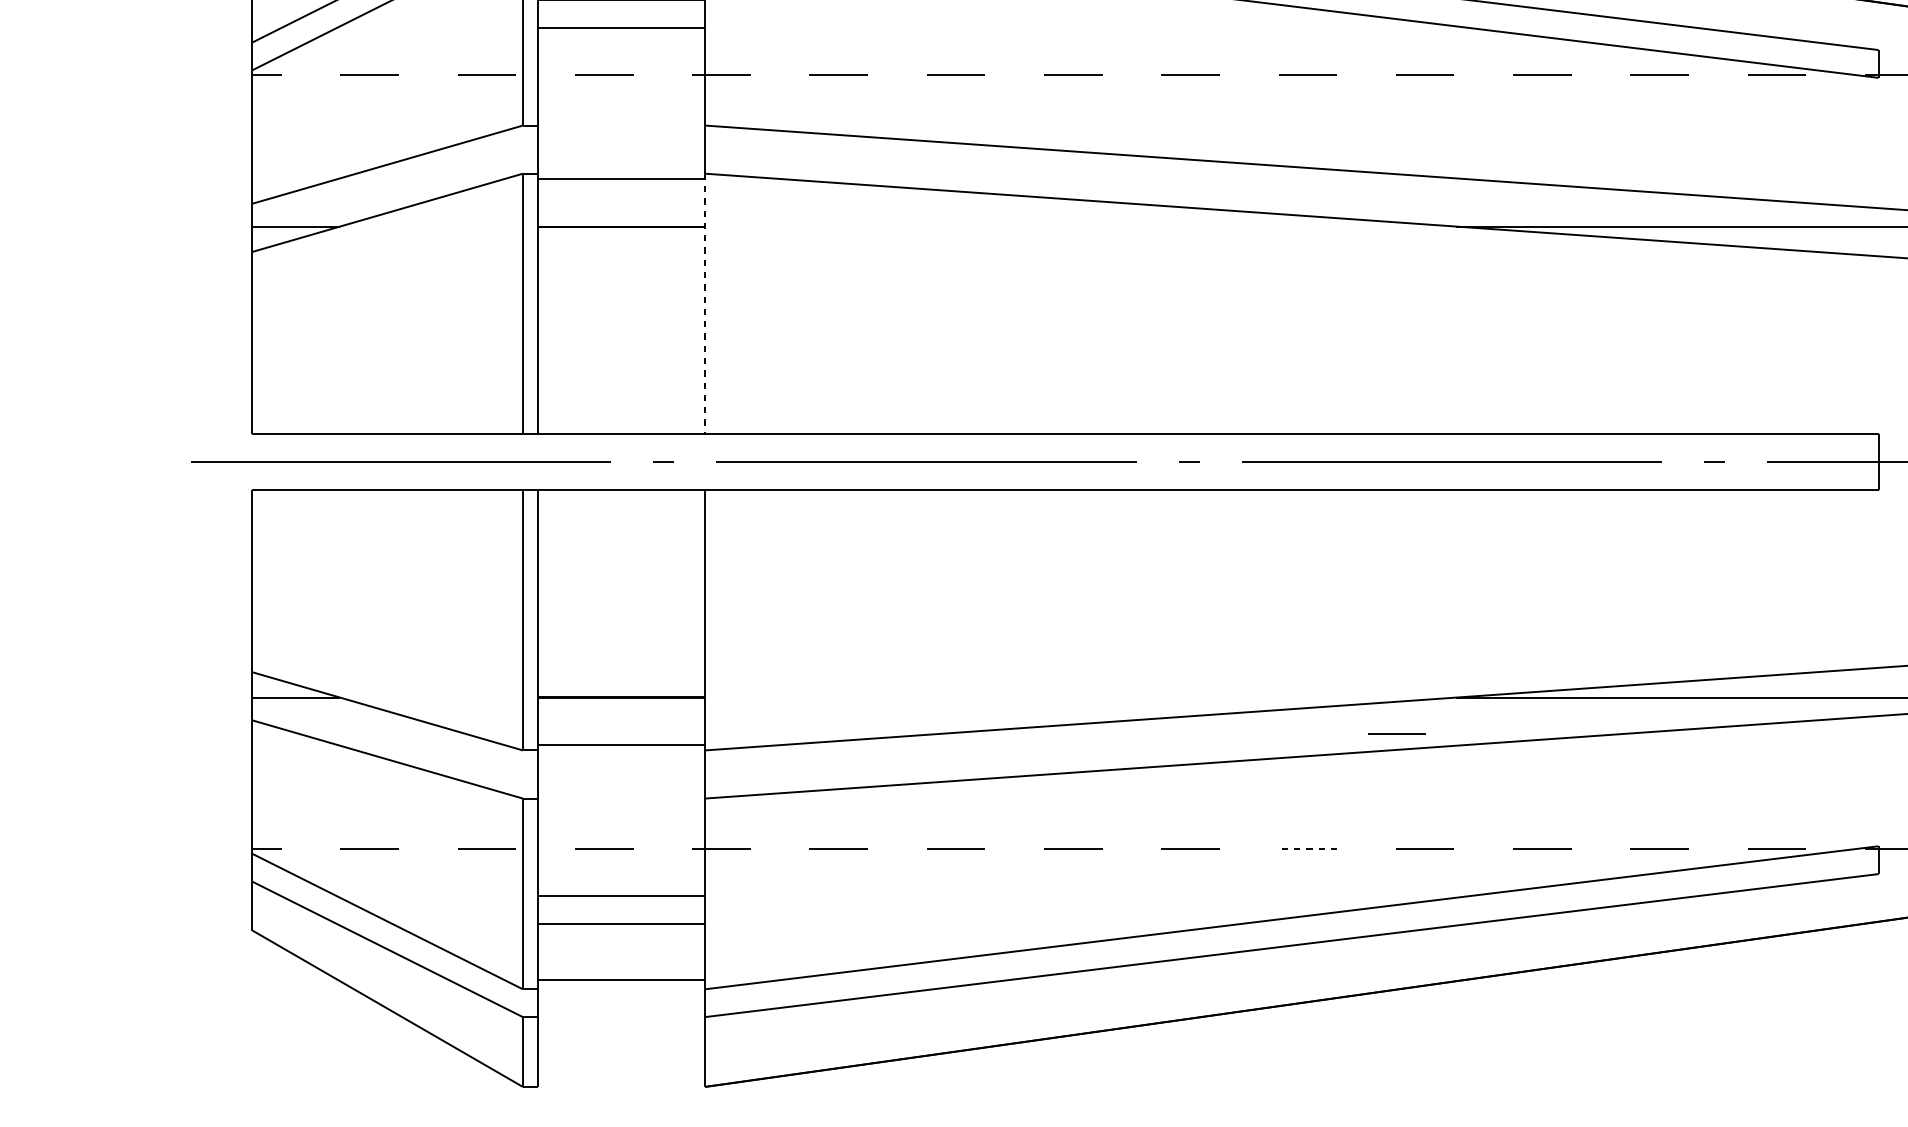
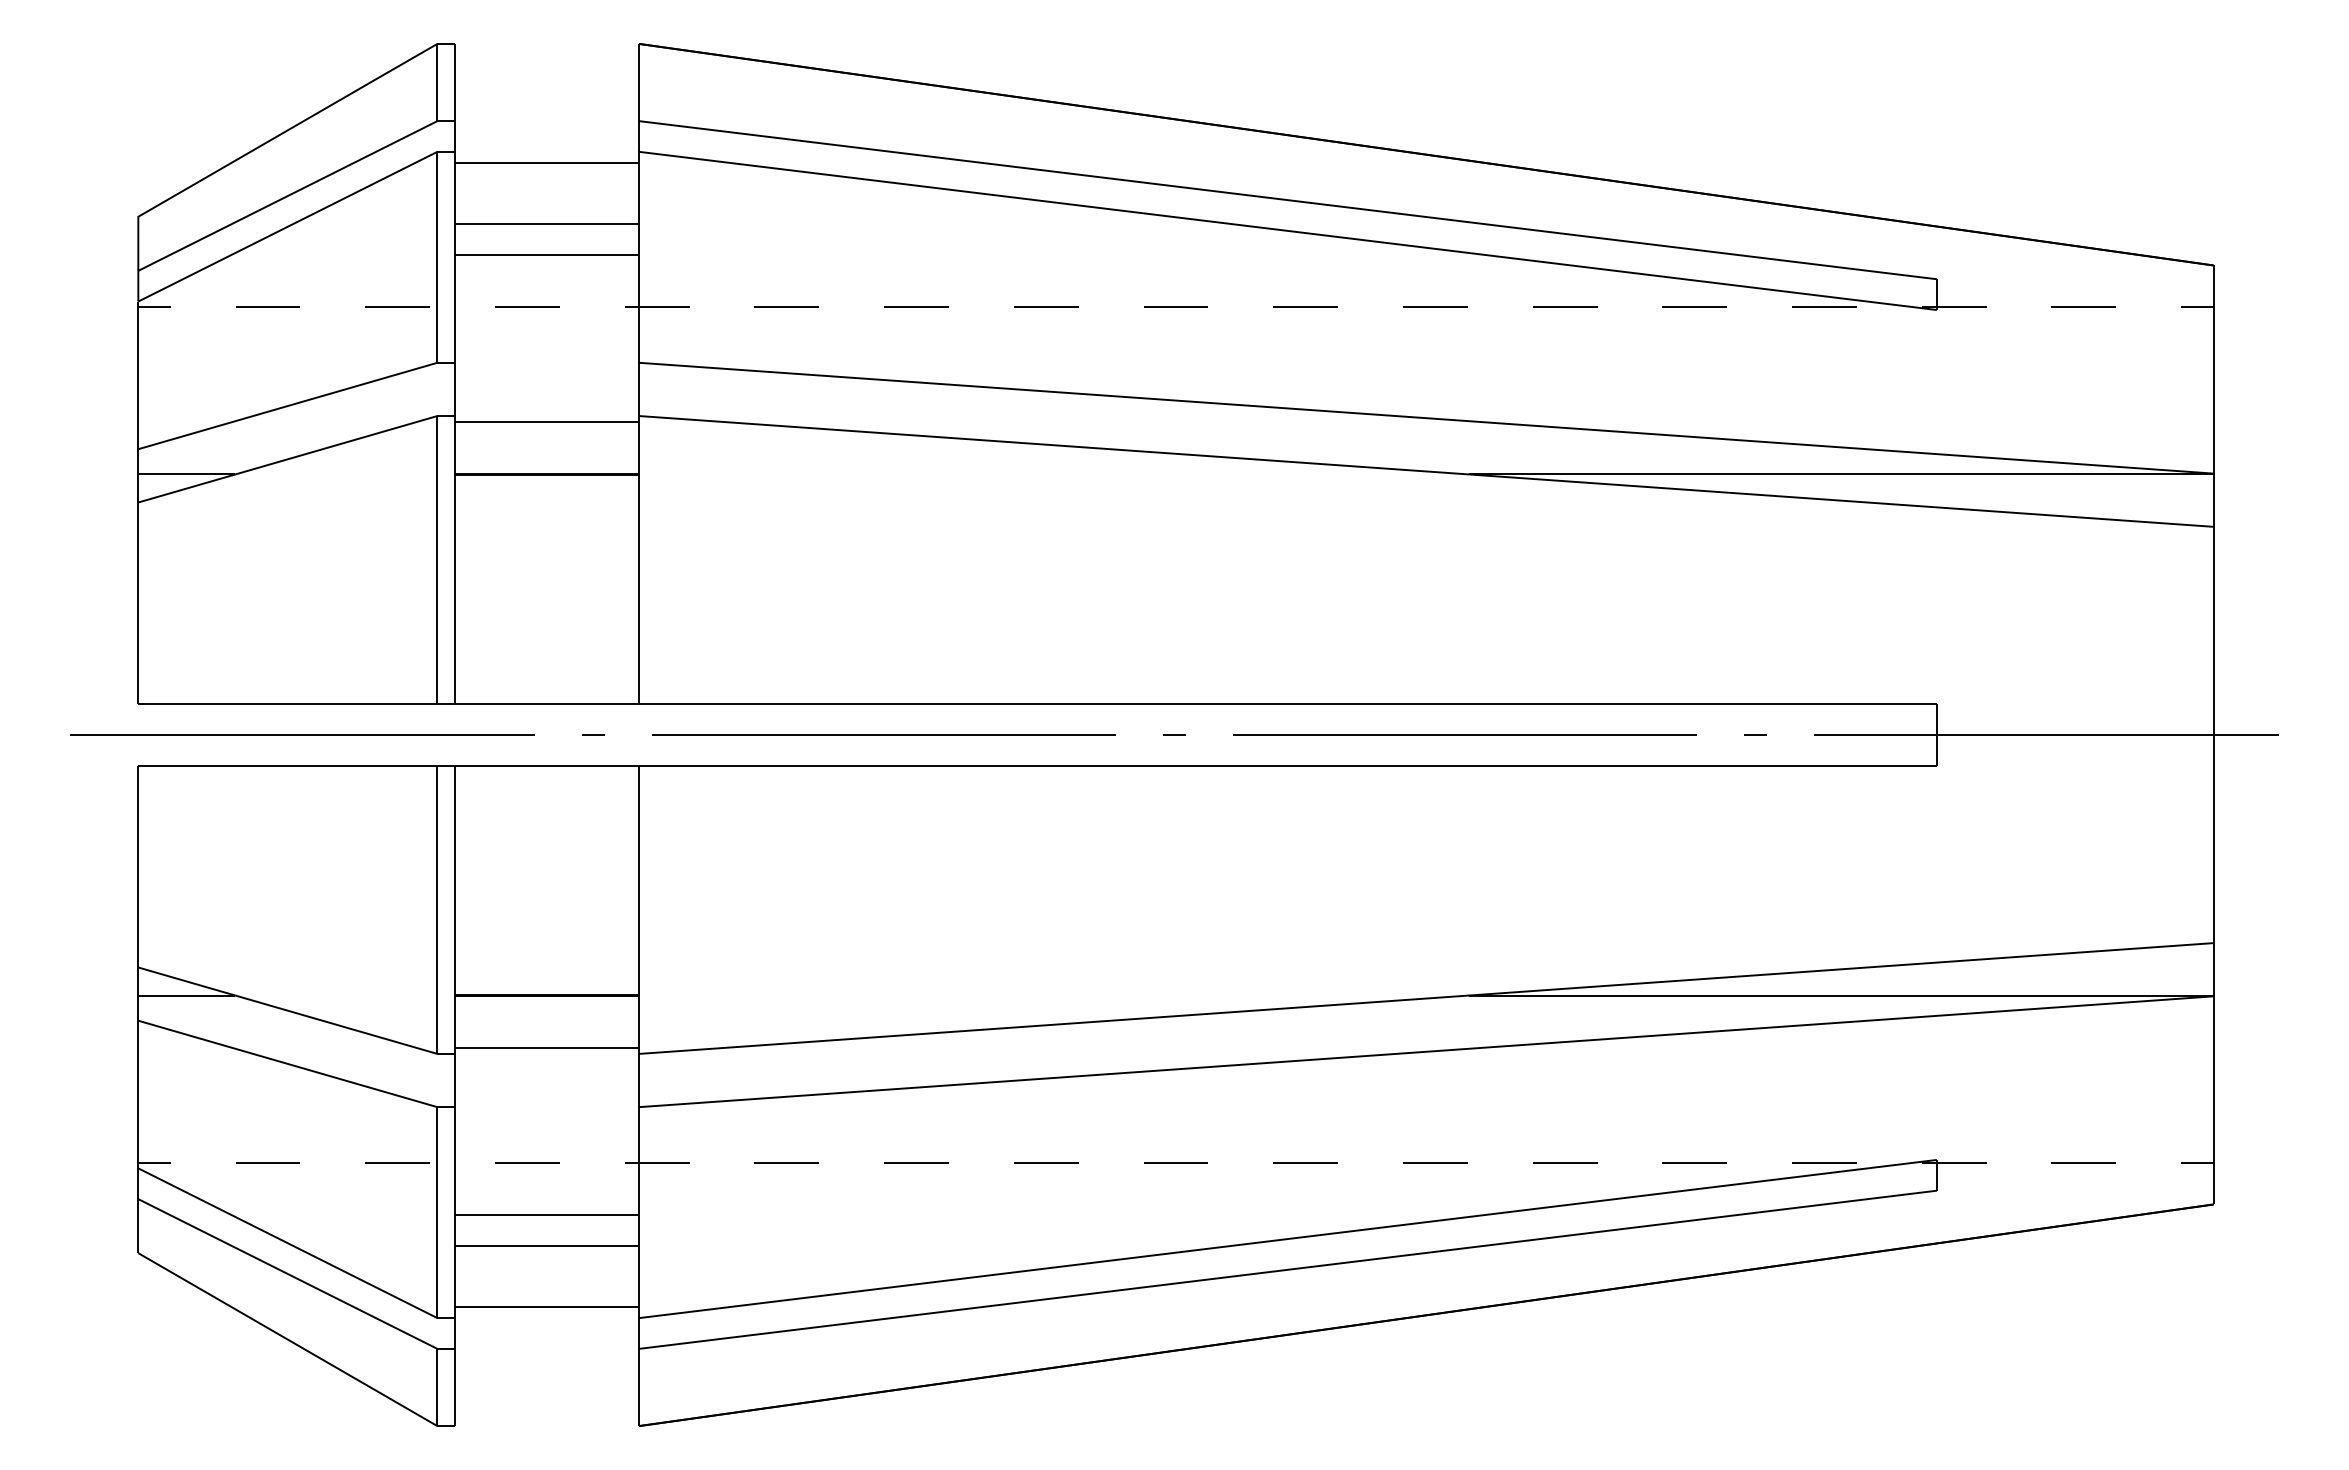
line: (704, 304) -> (638, 560), dashed -> solid
line: (1397, 732) -> (1404, 1034), removed
line: (1307, 849) -> (1305, 1163), dashed -> solid

